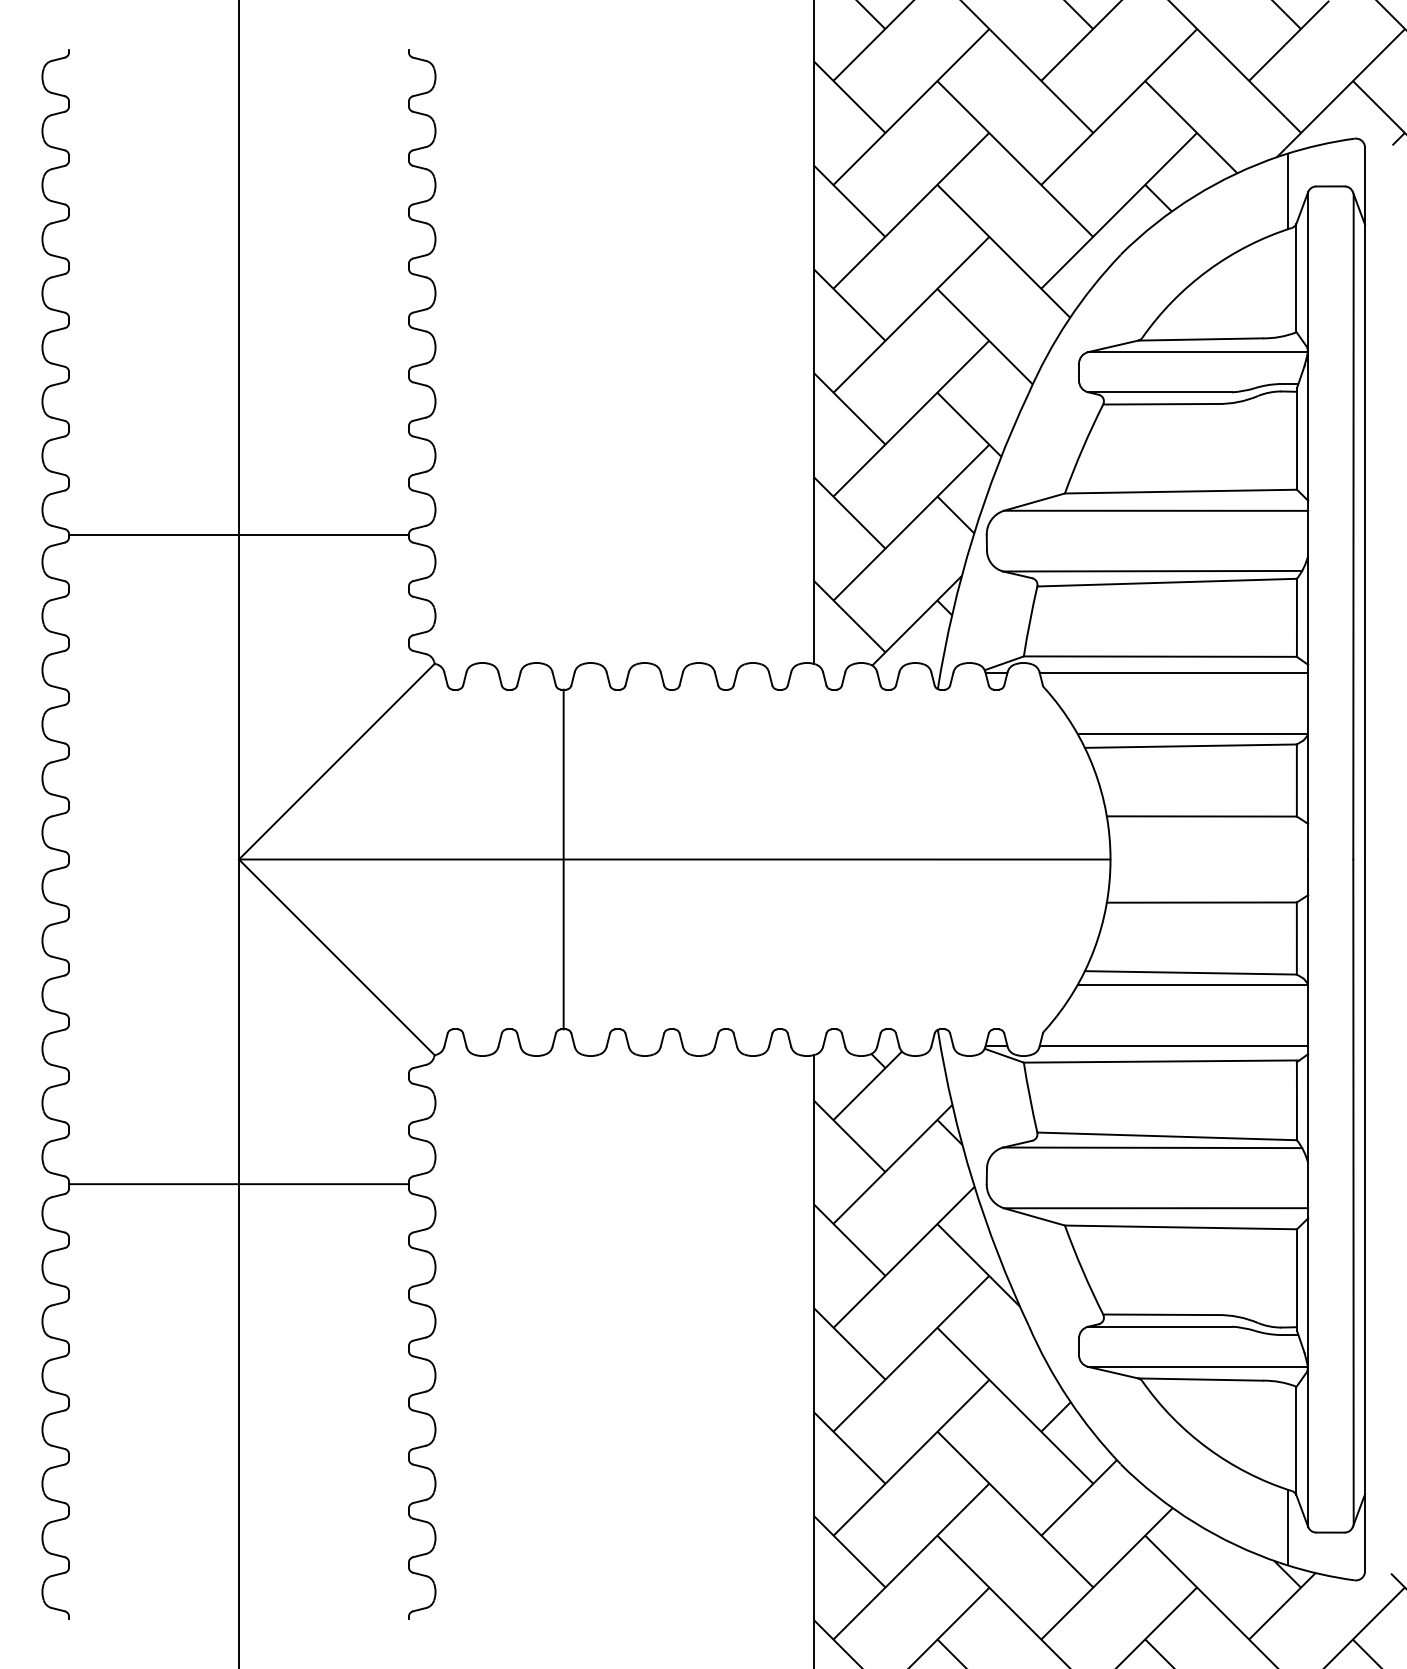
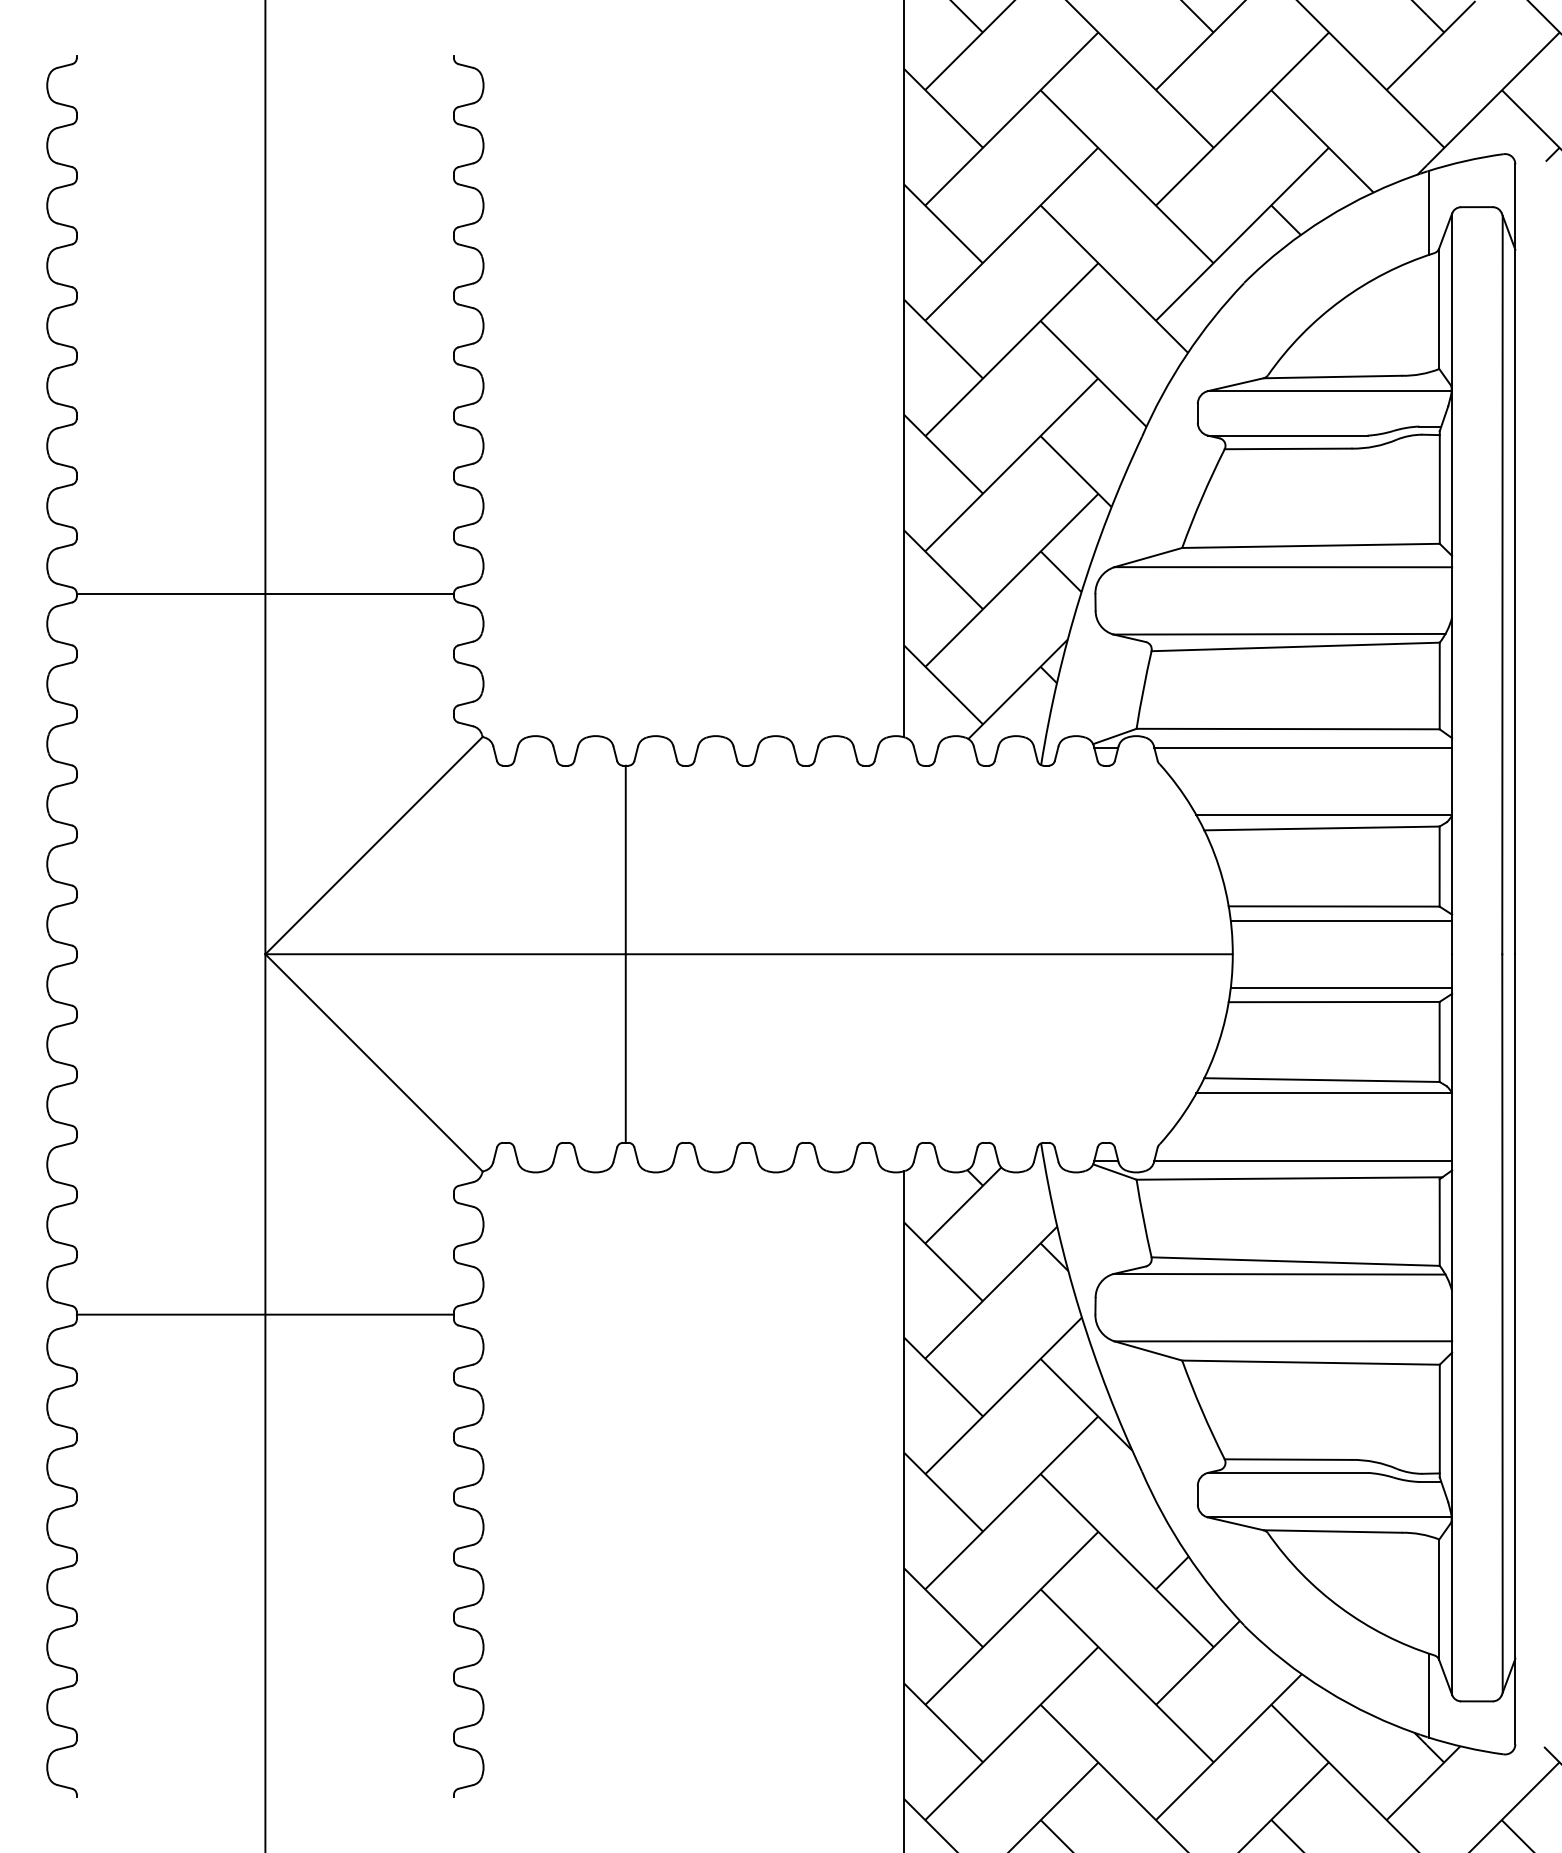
line: (1208, 829) -> (1341, 920), added
line: (1208, 889) -> (1341, 987), added

